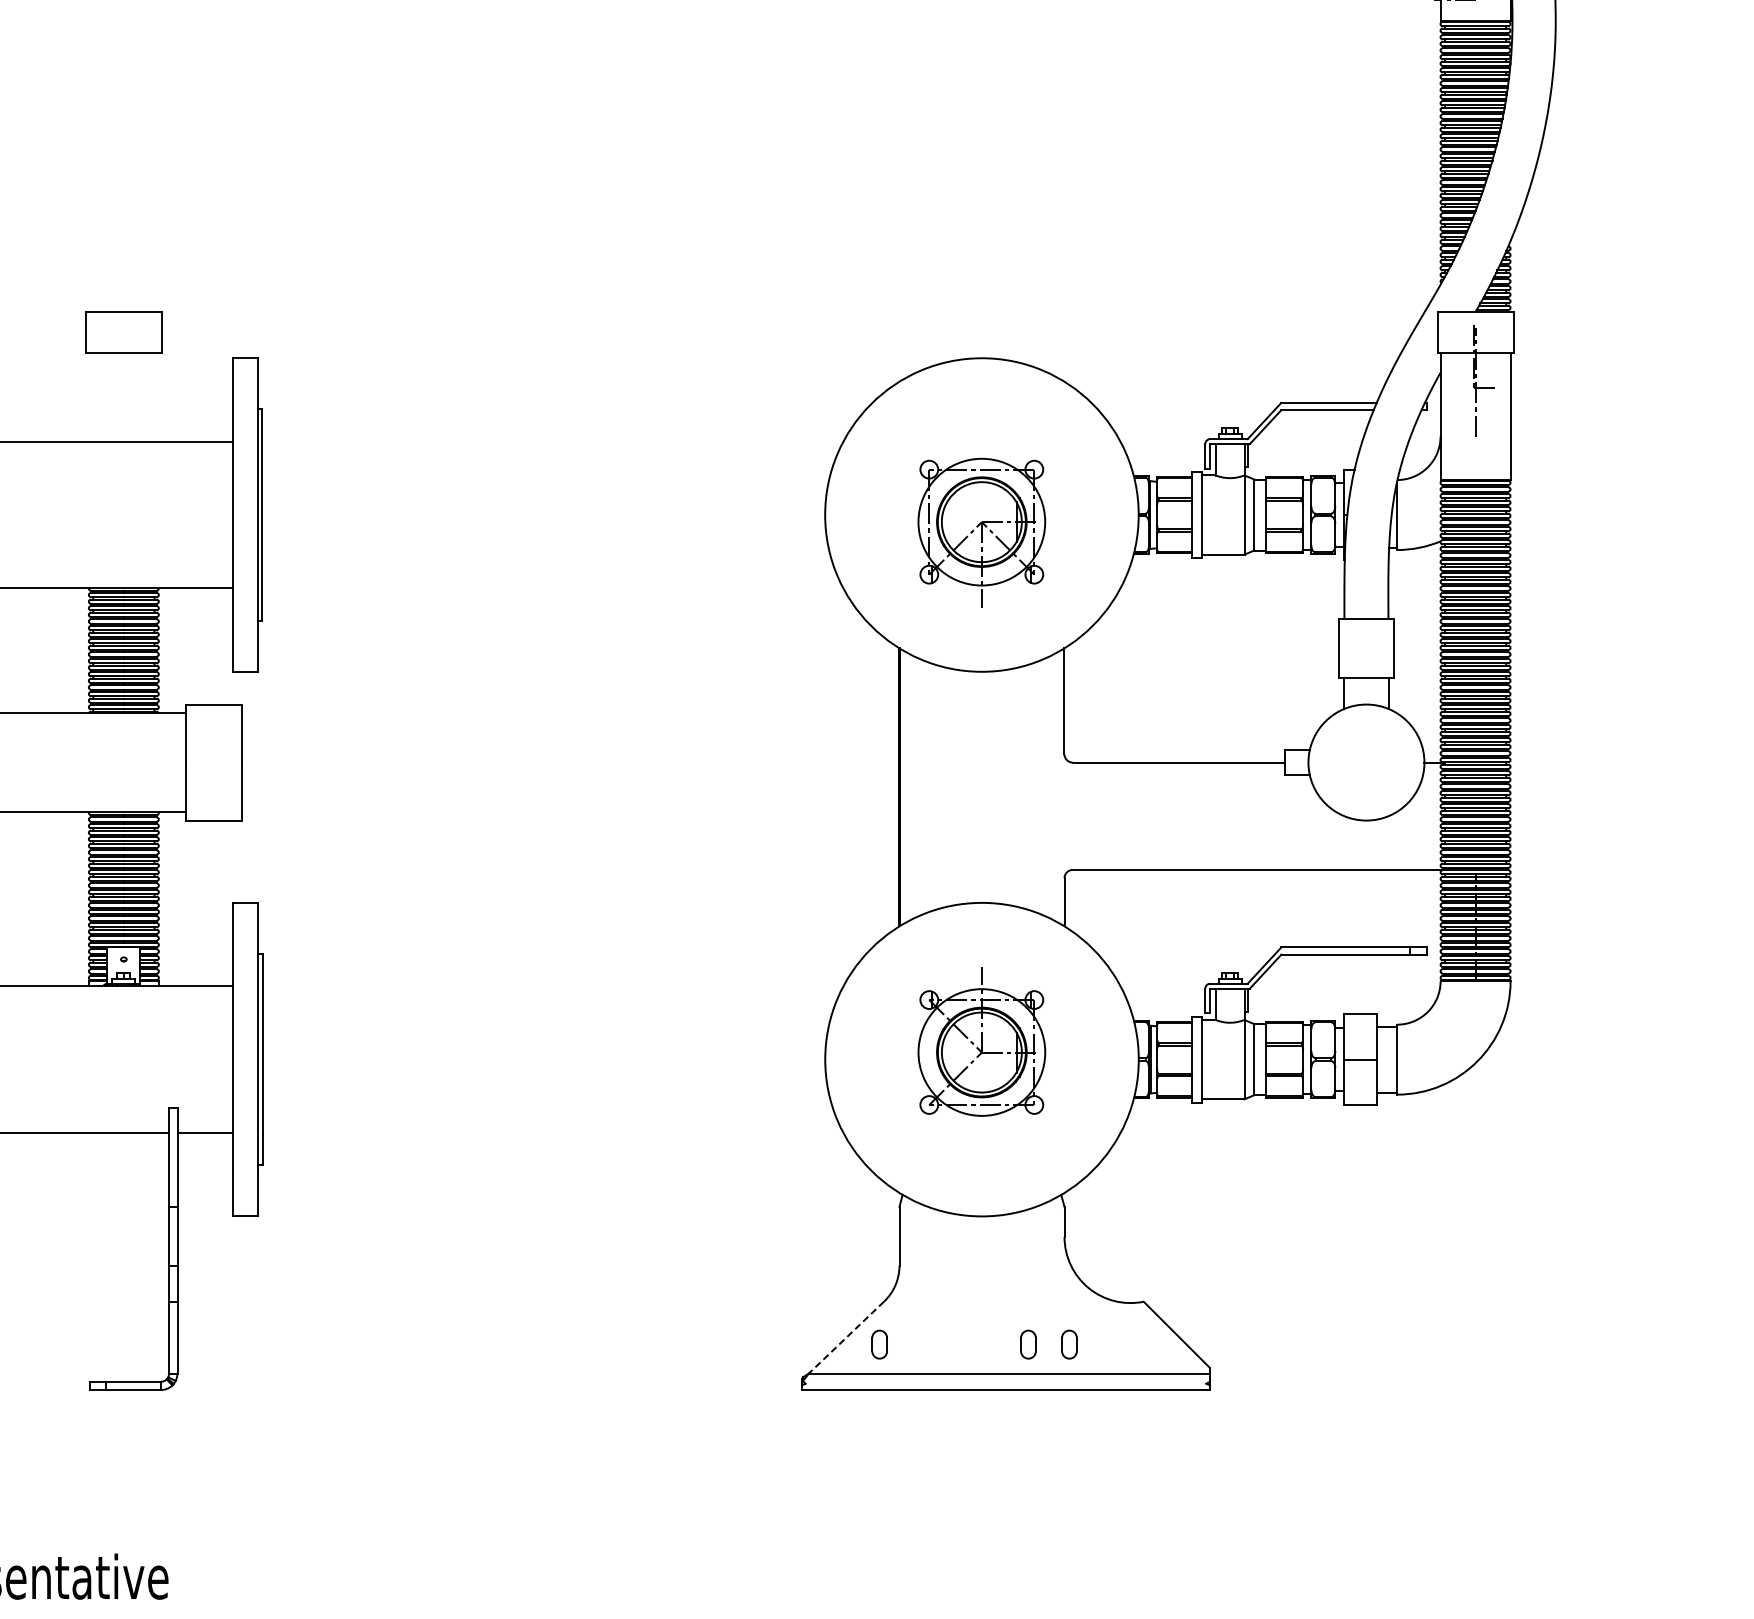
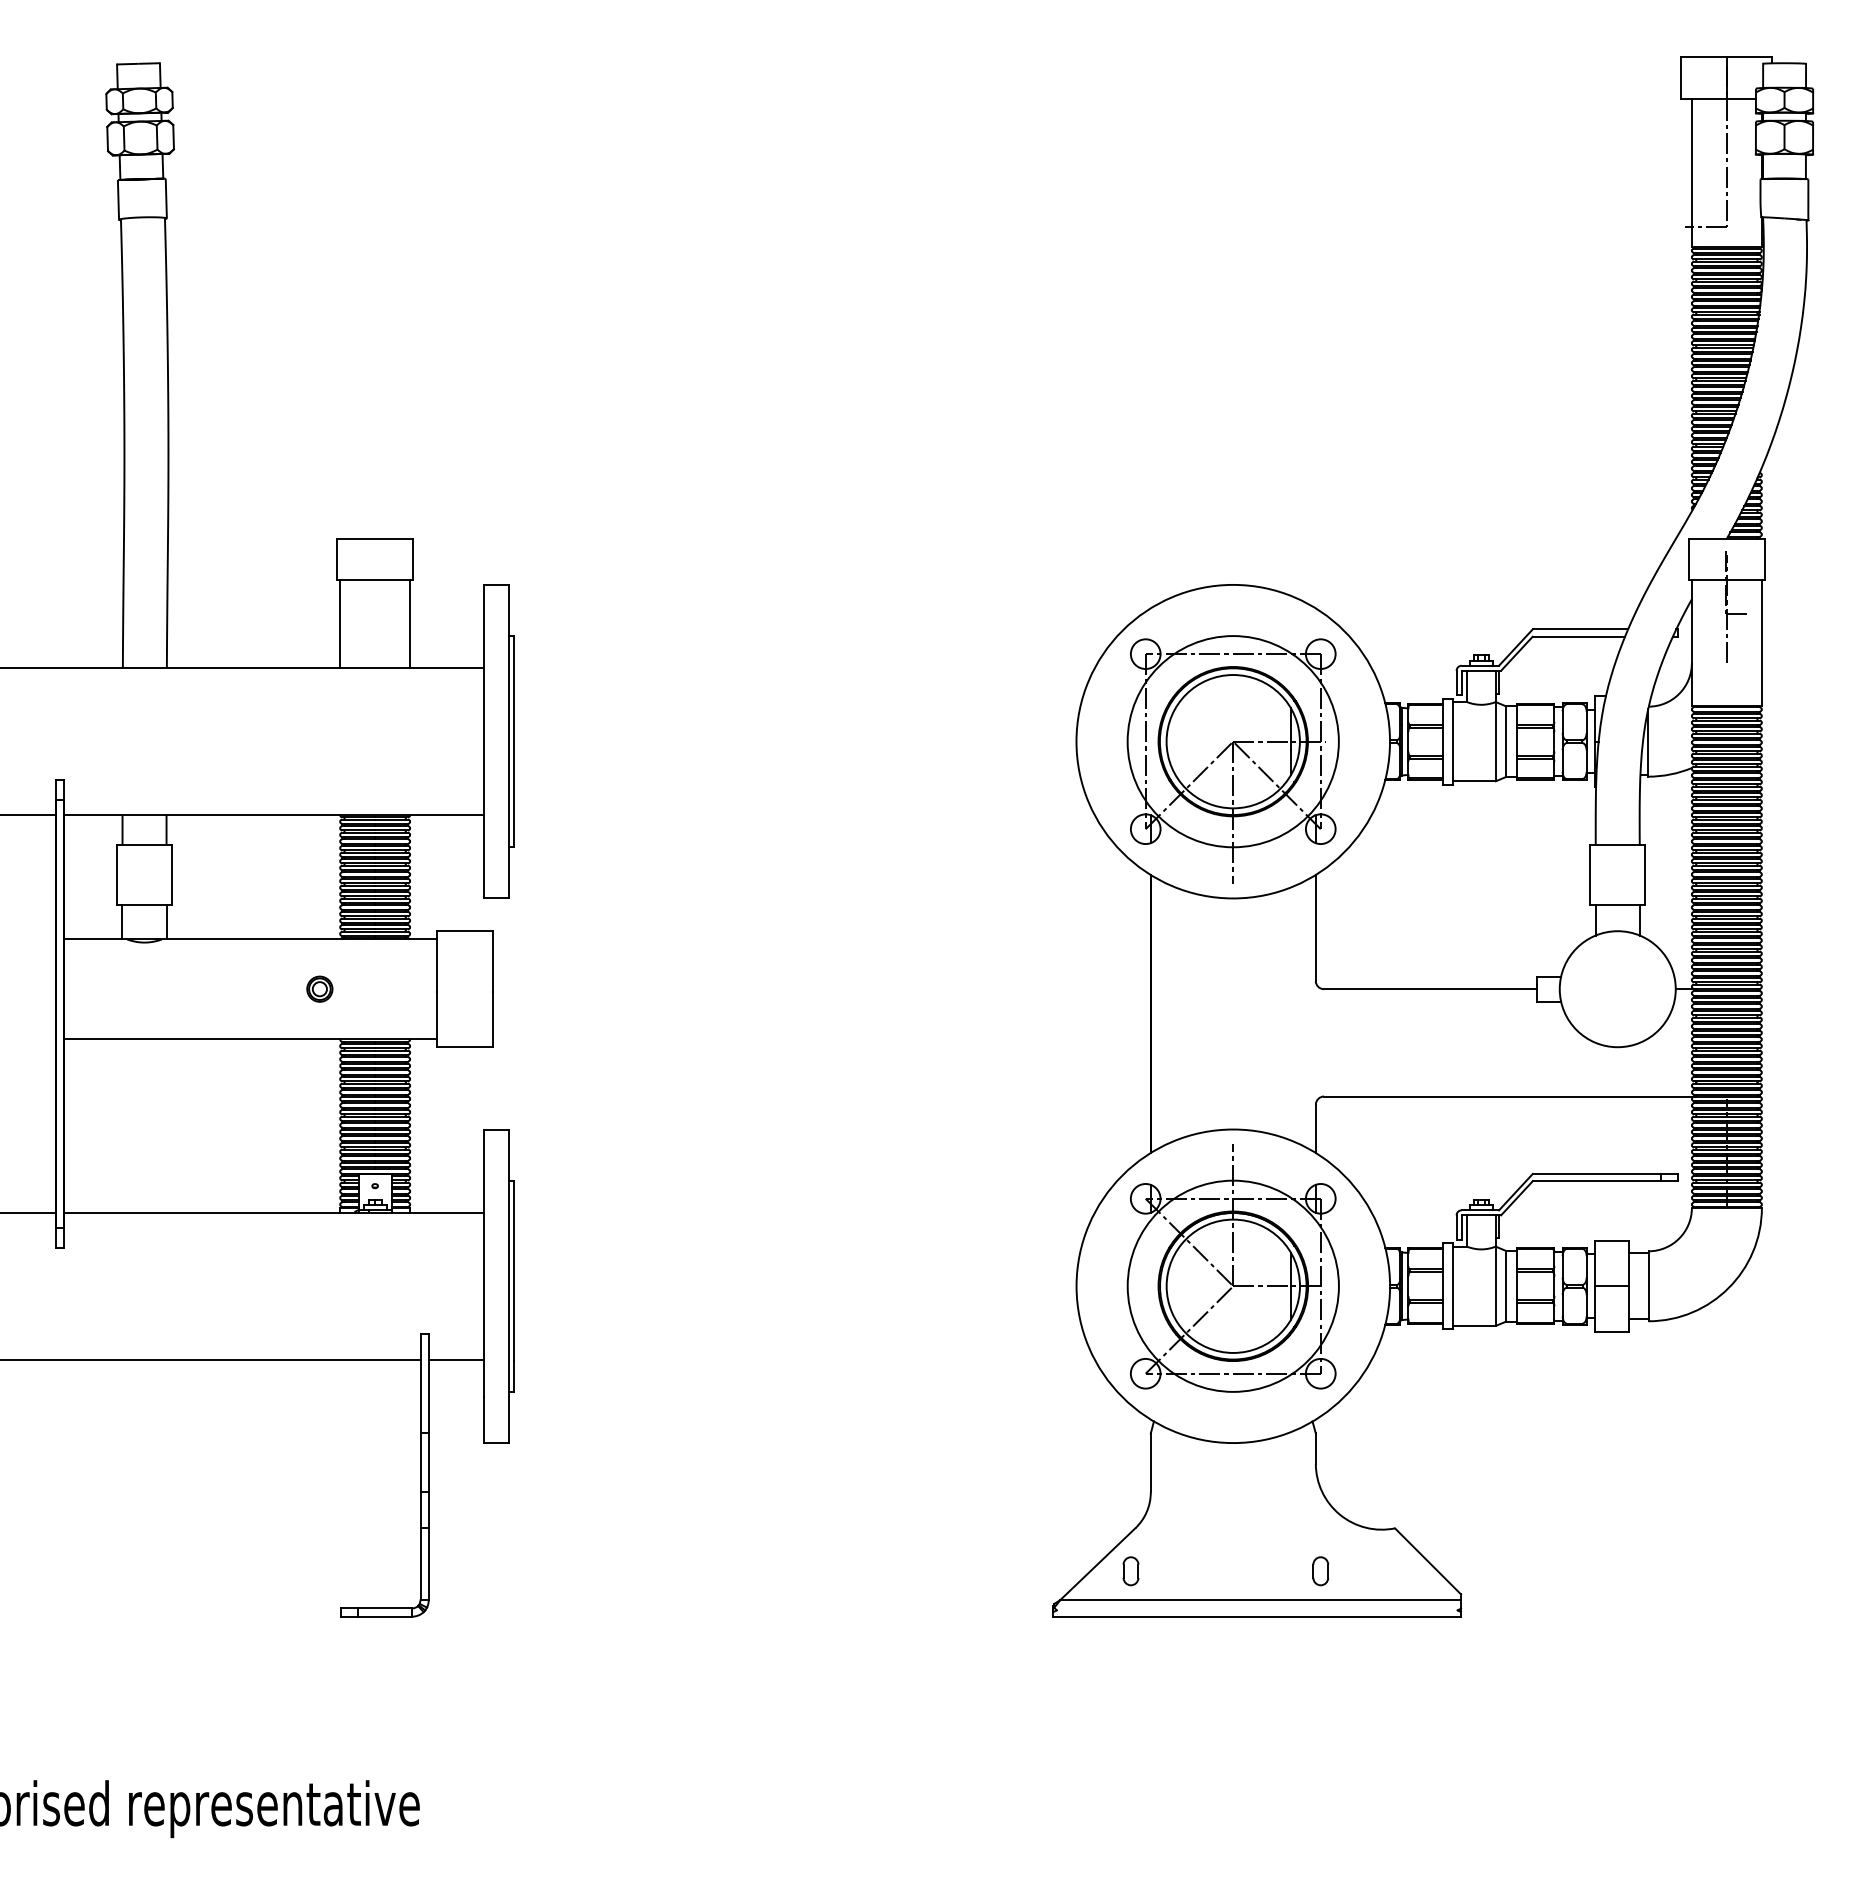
line: (89, 396) -> (340, 623), added
line: (159, 396) -> (410, 623), added
part: (981, 532) -> (1232, 759), size x1.67
part: (68, 761) -> (319, 988), added
part: (981, 1041) -> (1232, 1268), size x1.67
line: (846, 1337) -> (1097, 1564), dashed -> solid
part: (1028, 1344) -> (1279, 1571), removed

